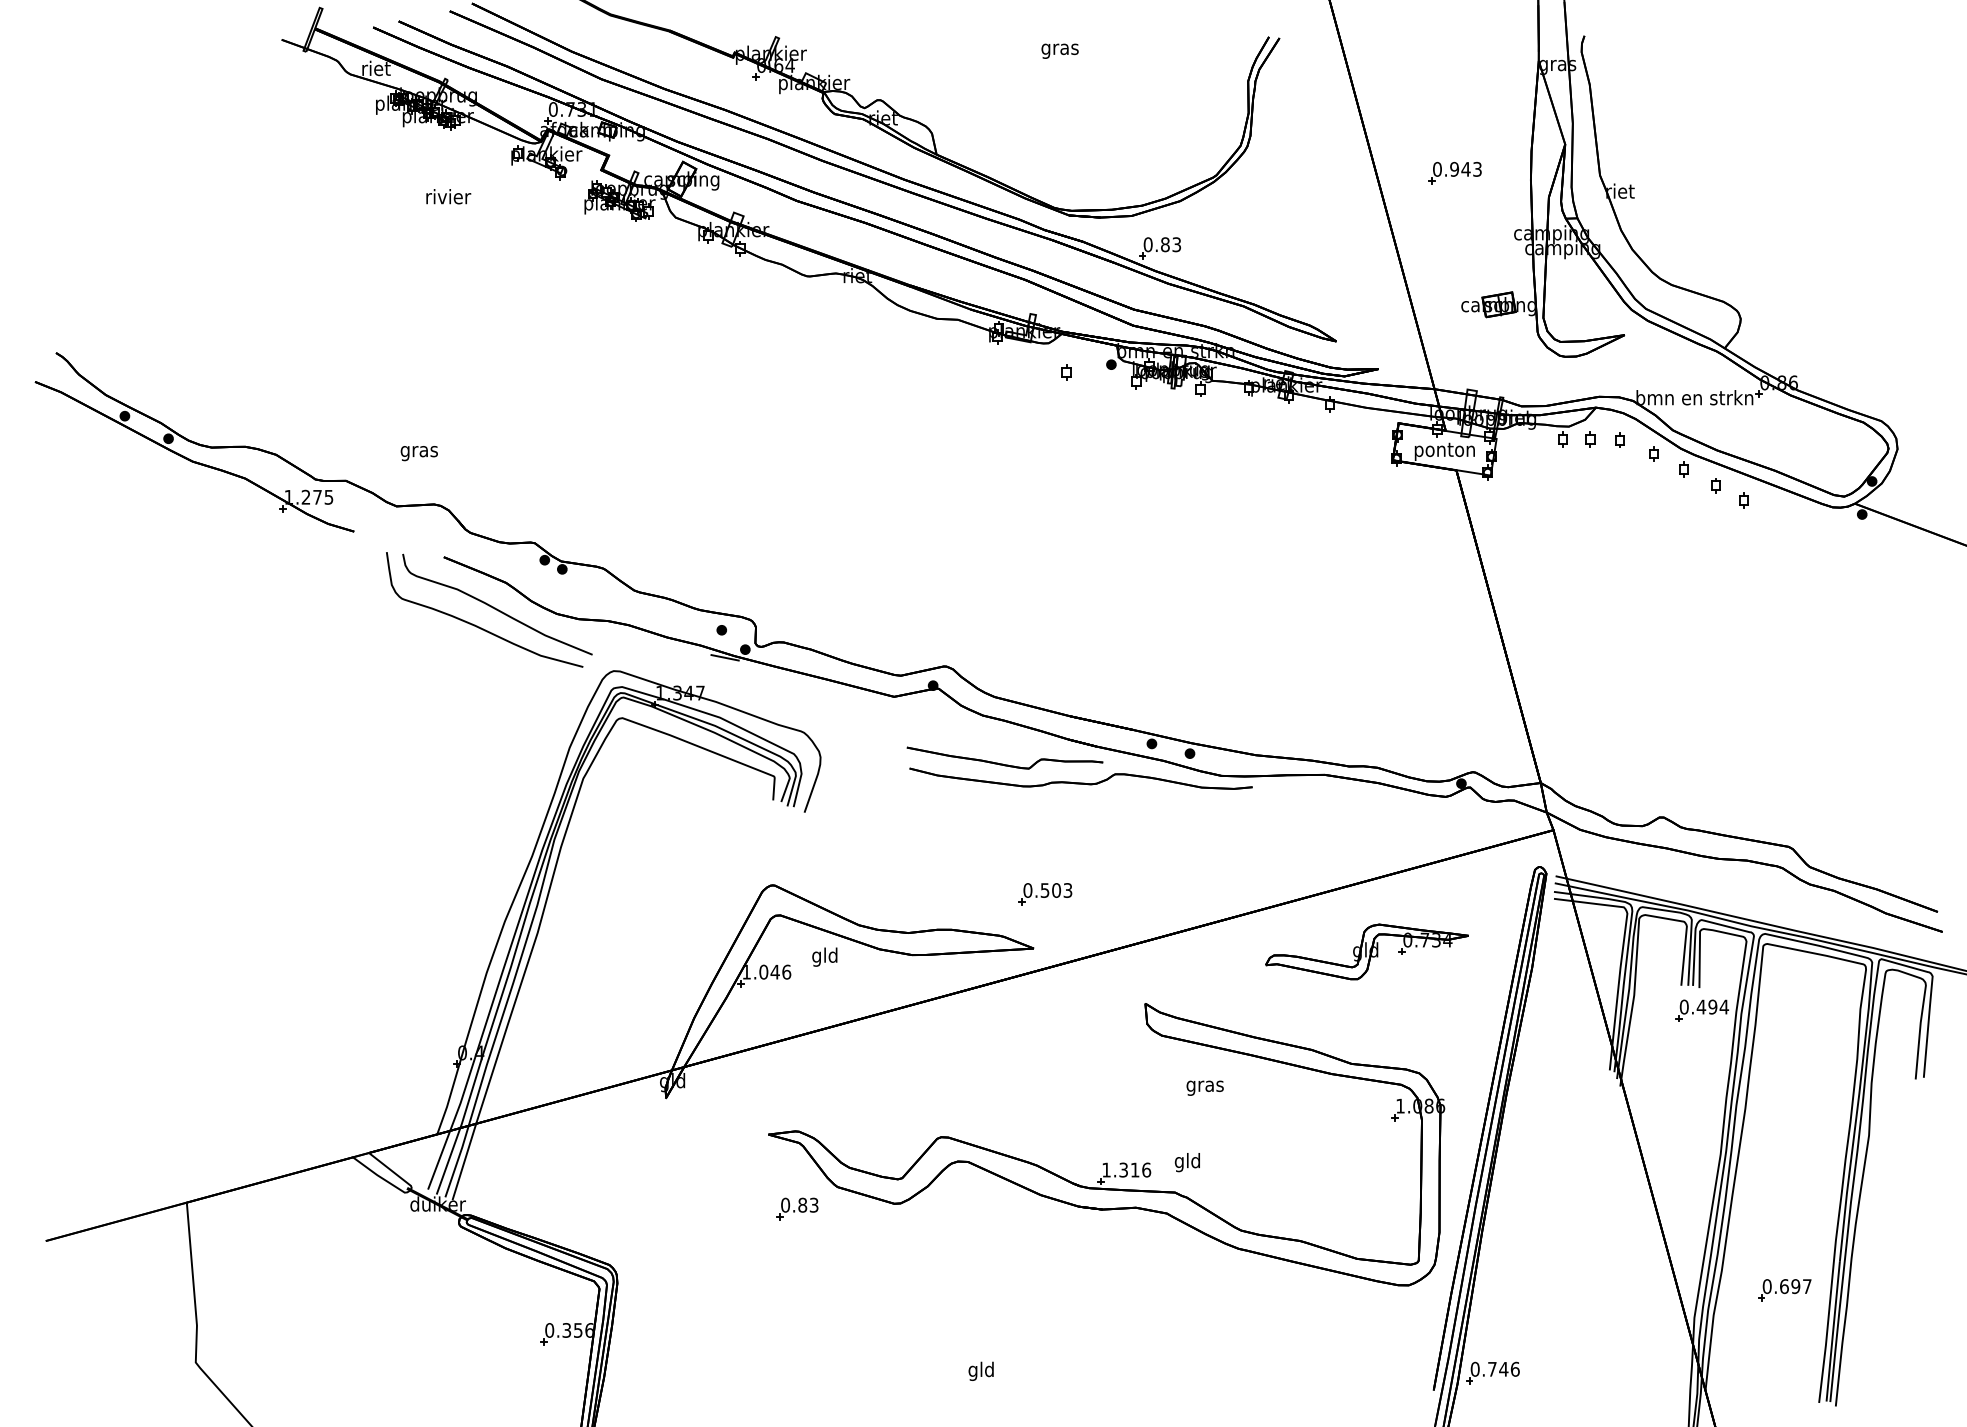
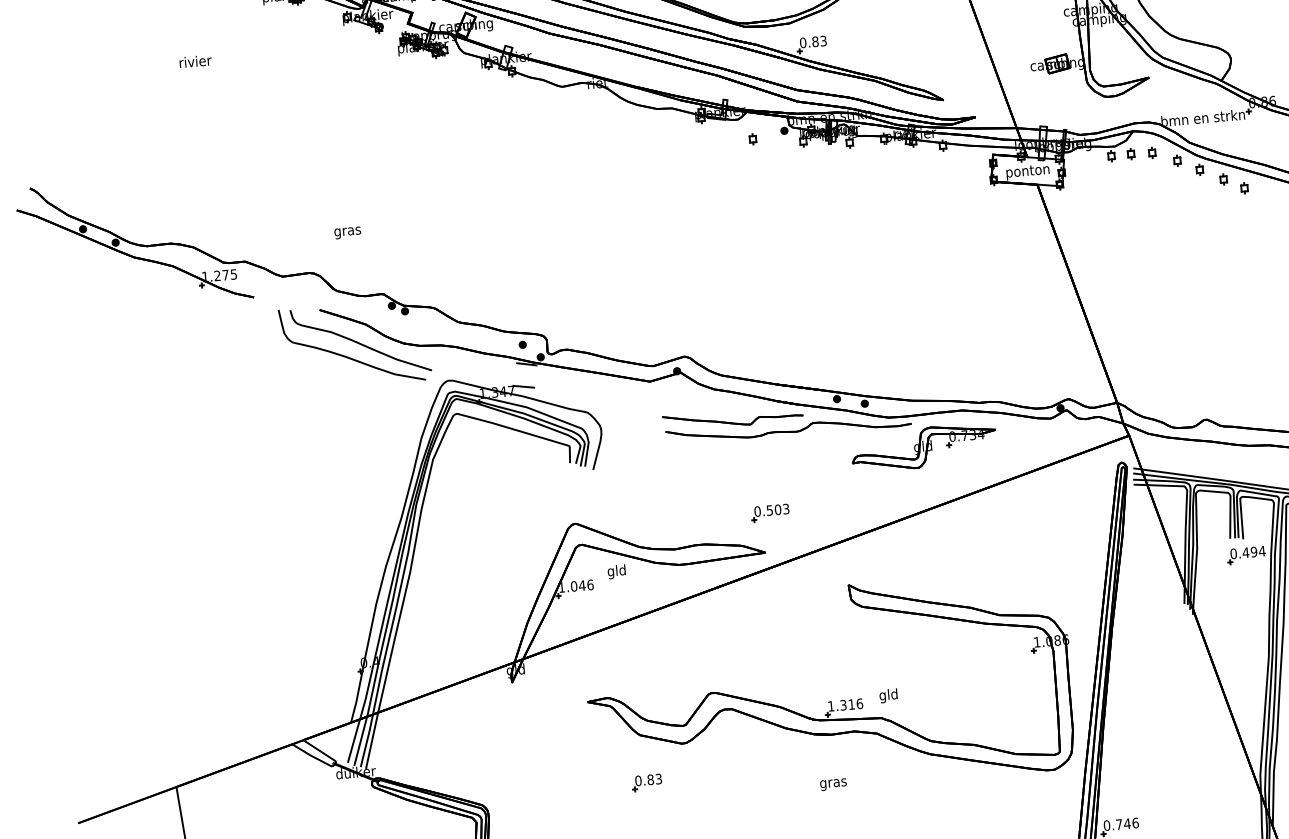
text: (448, 196) -> (195, 61), moved
text: (418, 453) -> (347, 233), moved
line: (717, 688) -> (523, 386), added
part: (1366, 951) -> (923, 447), moved
text: (1204, 1087) -> (832, 784), moved
part: (797, 1208) -> (647, 782), moved

